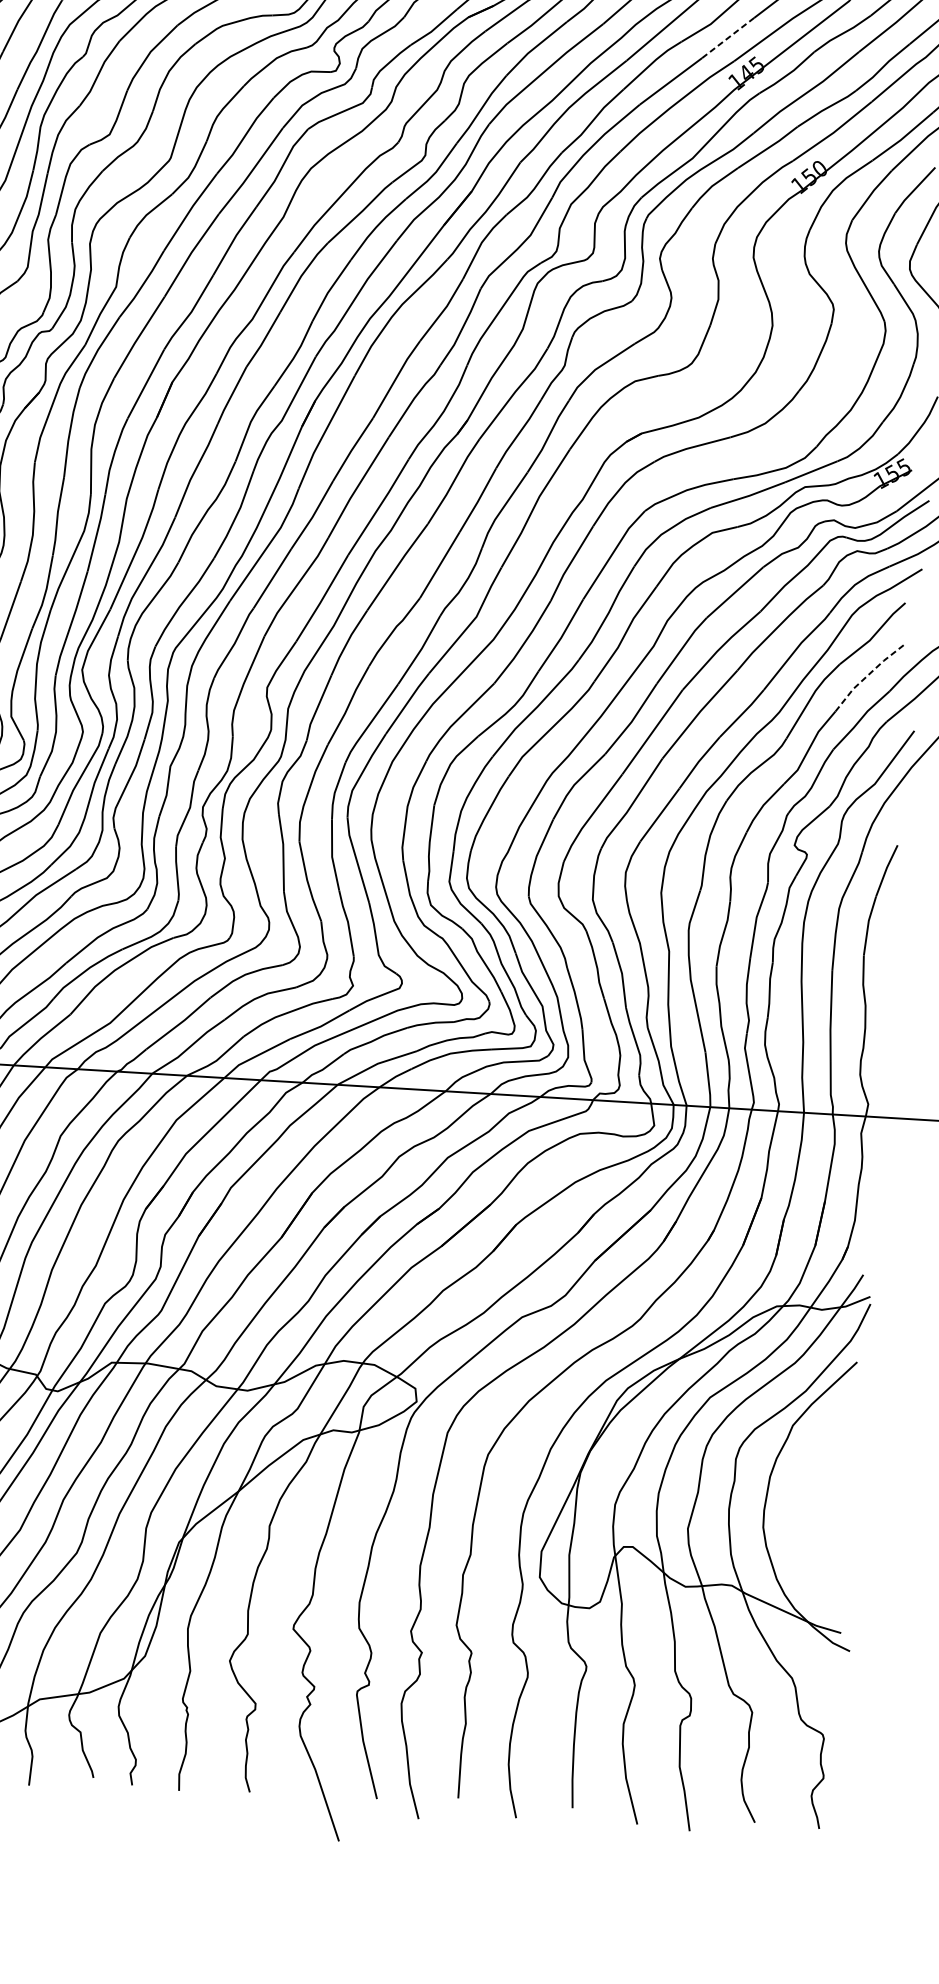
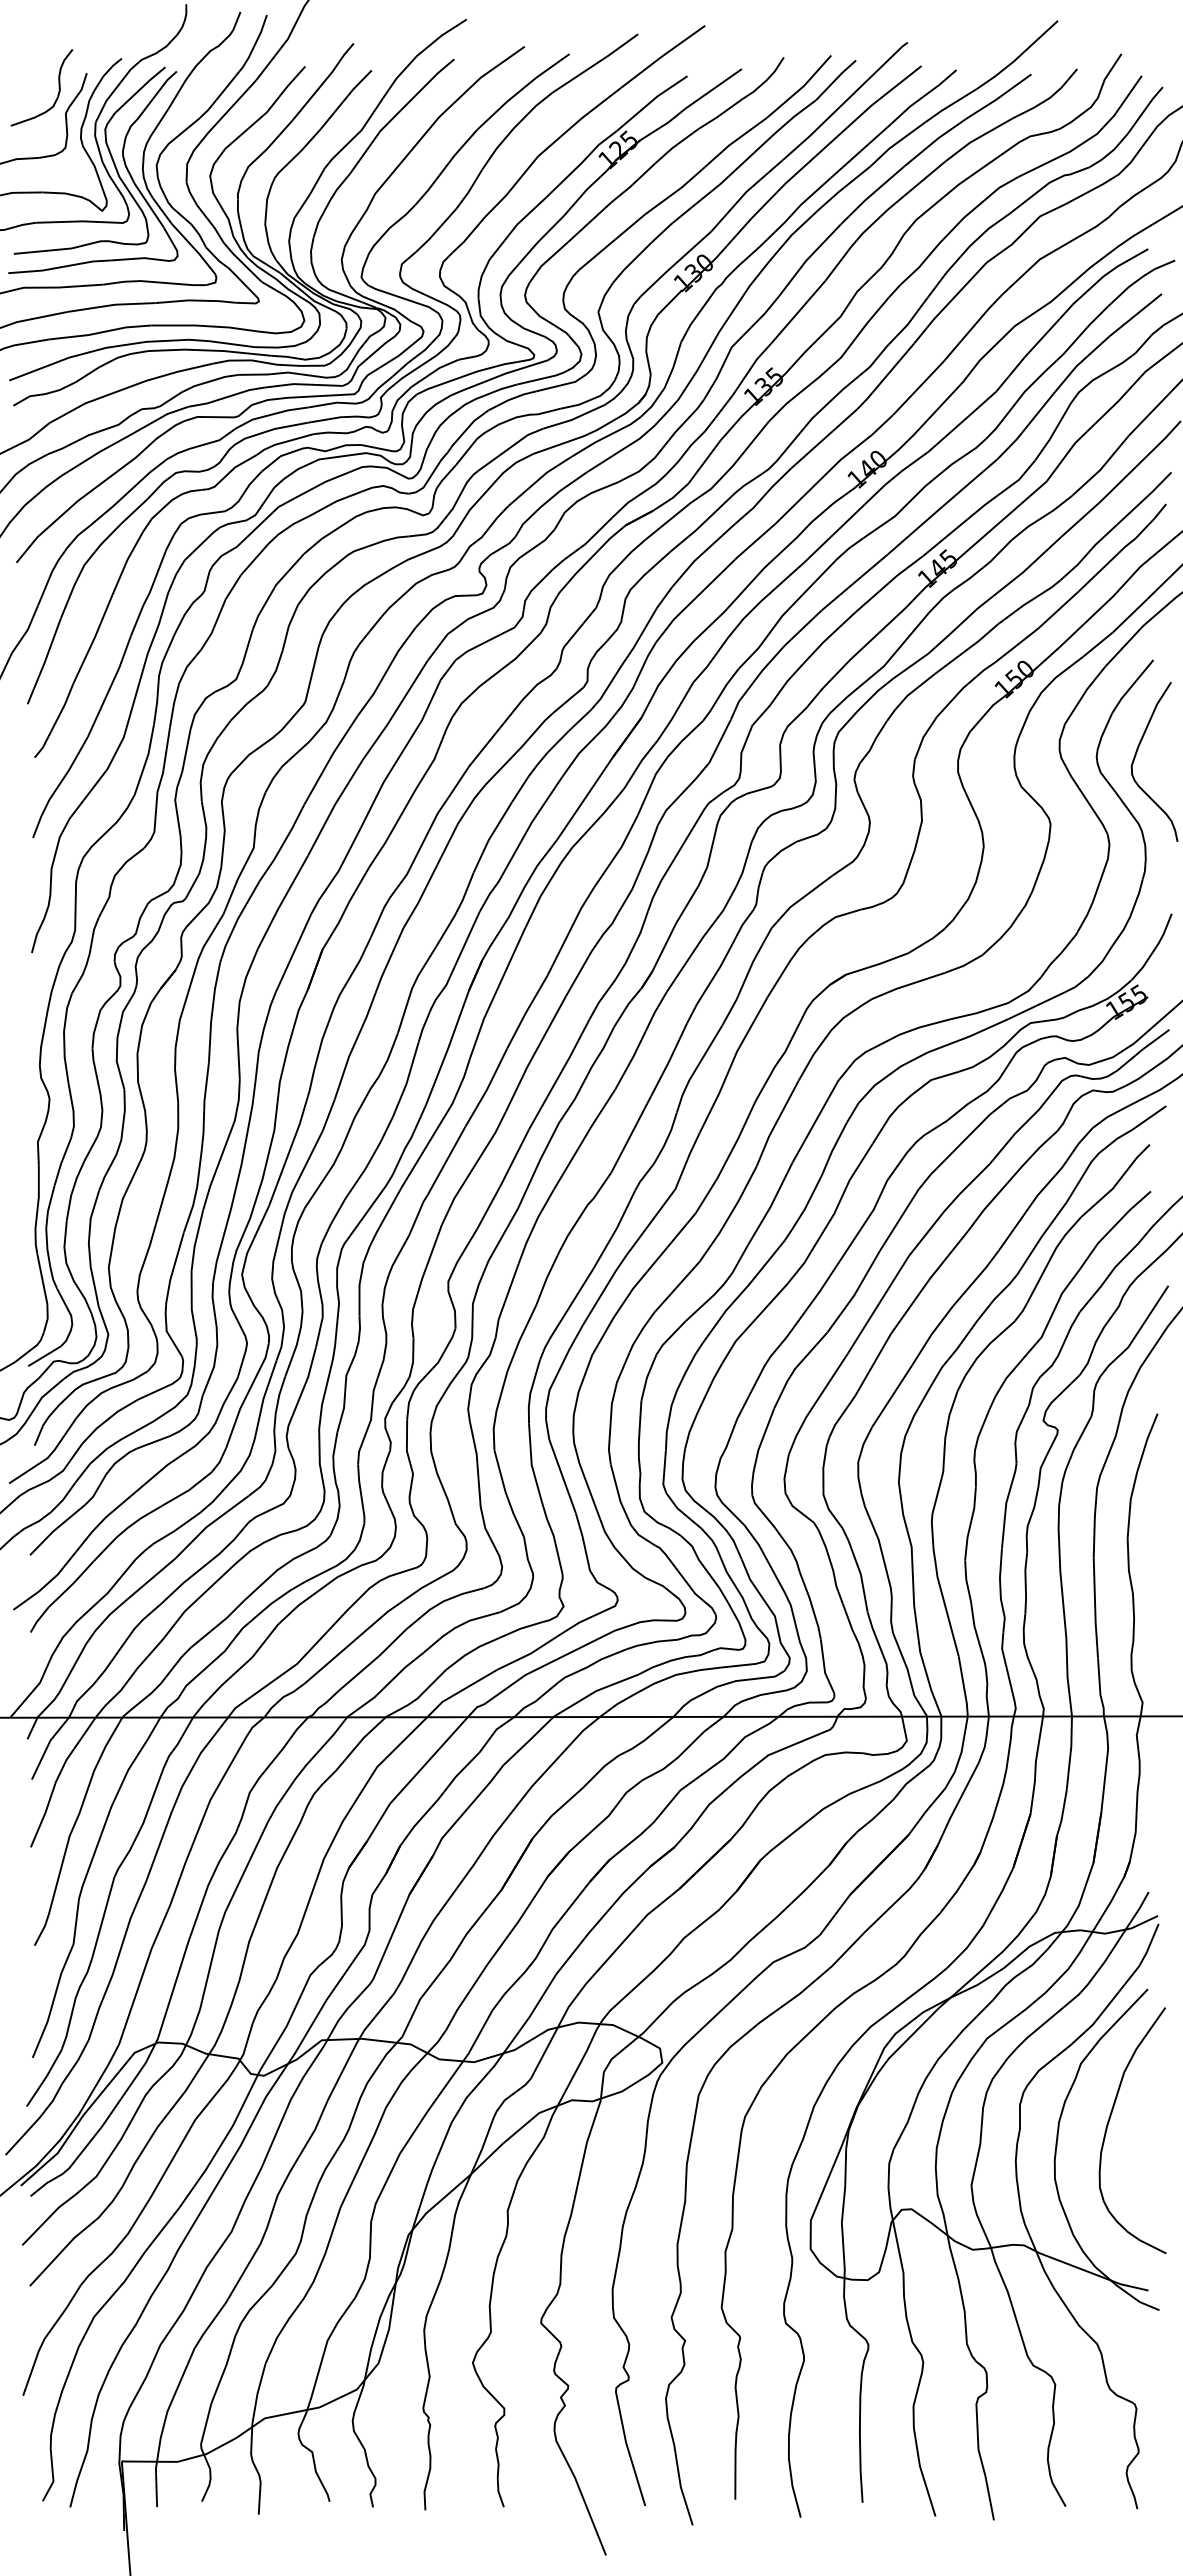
line: (728, 37) -> (915, 530), dashed -> solid
line: (867, 676) -> (1112, 1228), dashed -> solid
curve: (815, 1479) -> (1109, 2122), added

